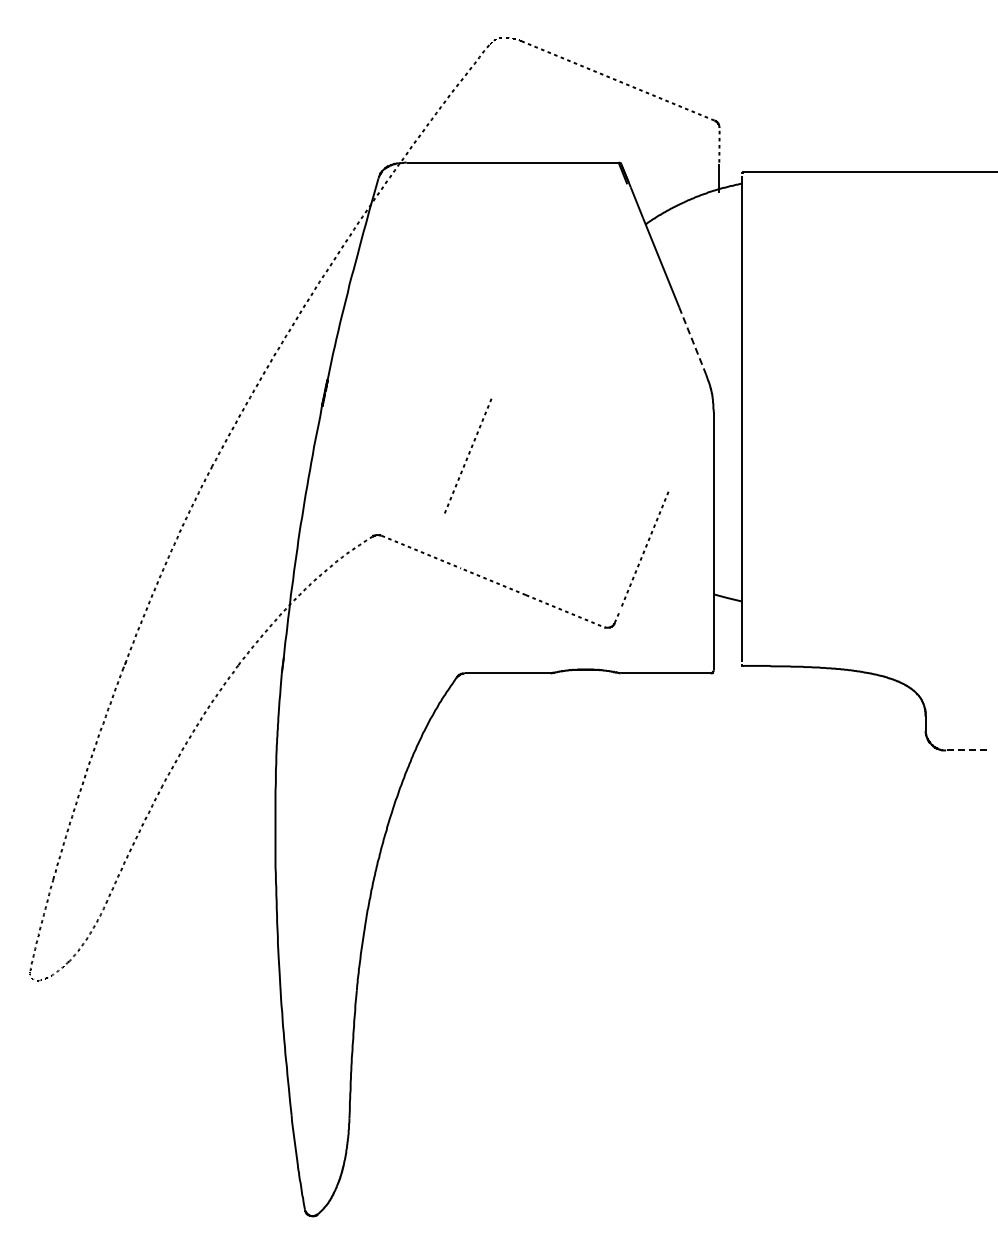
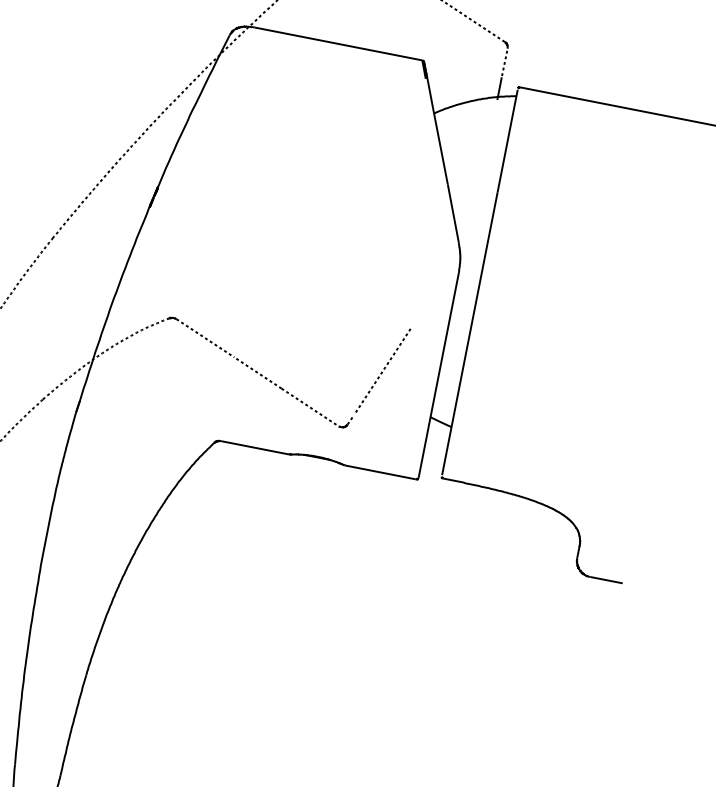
line: (692, 340) -> (453, 212), dashed -> solid
line: (468, 454) -> (257, 268), removed
line: (966, 750) -> (606, 580), dashed -> solid

